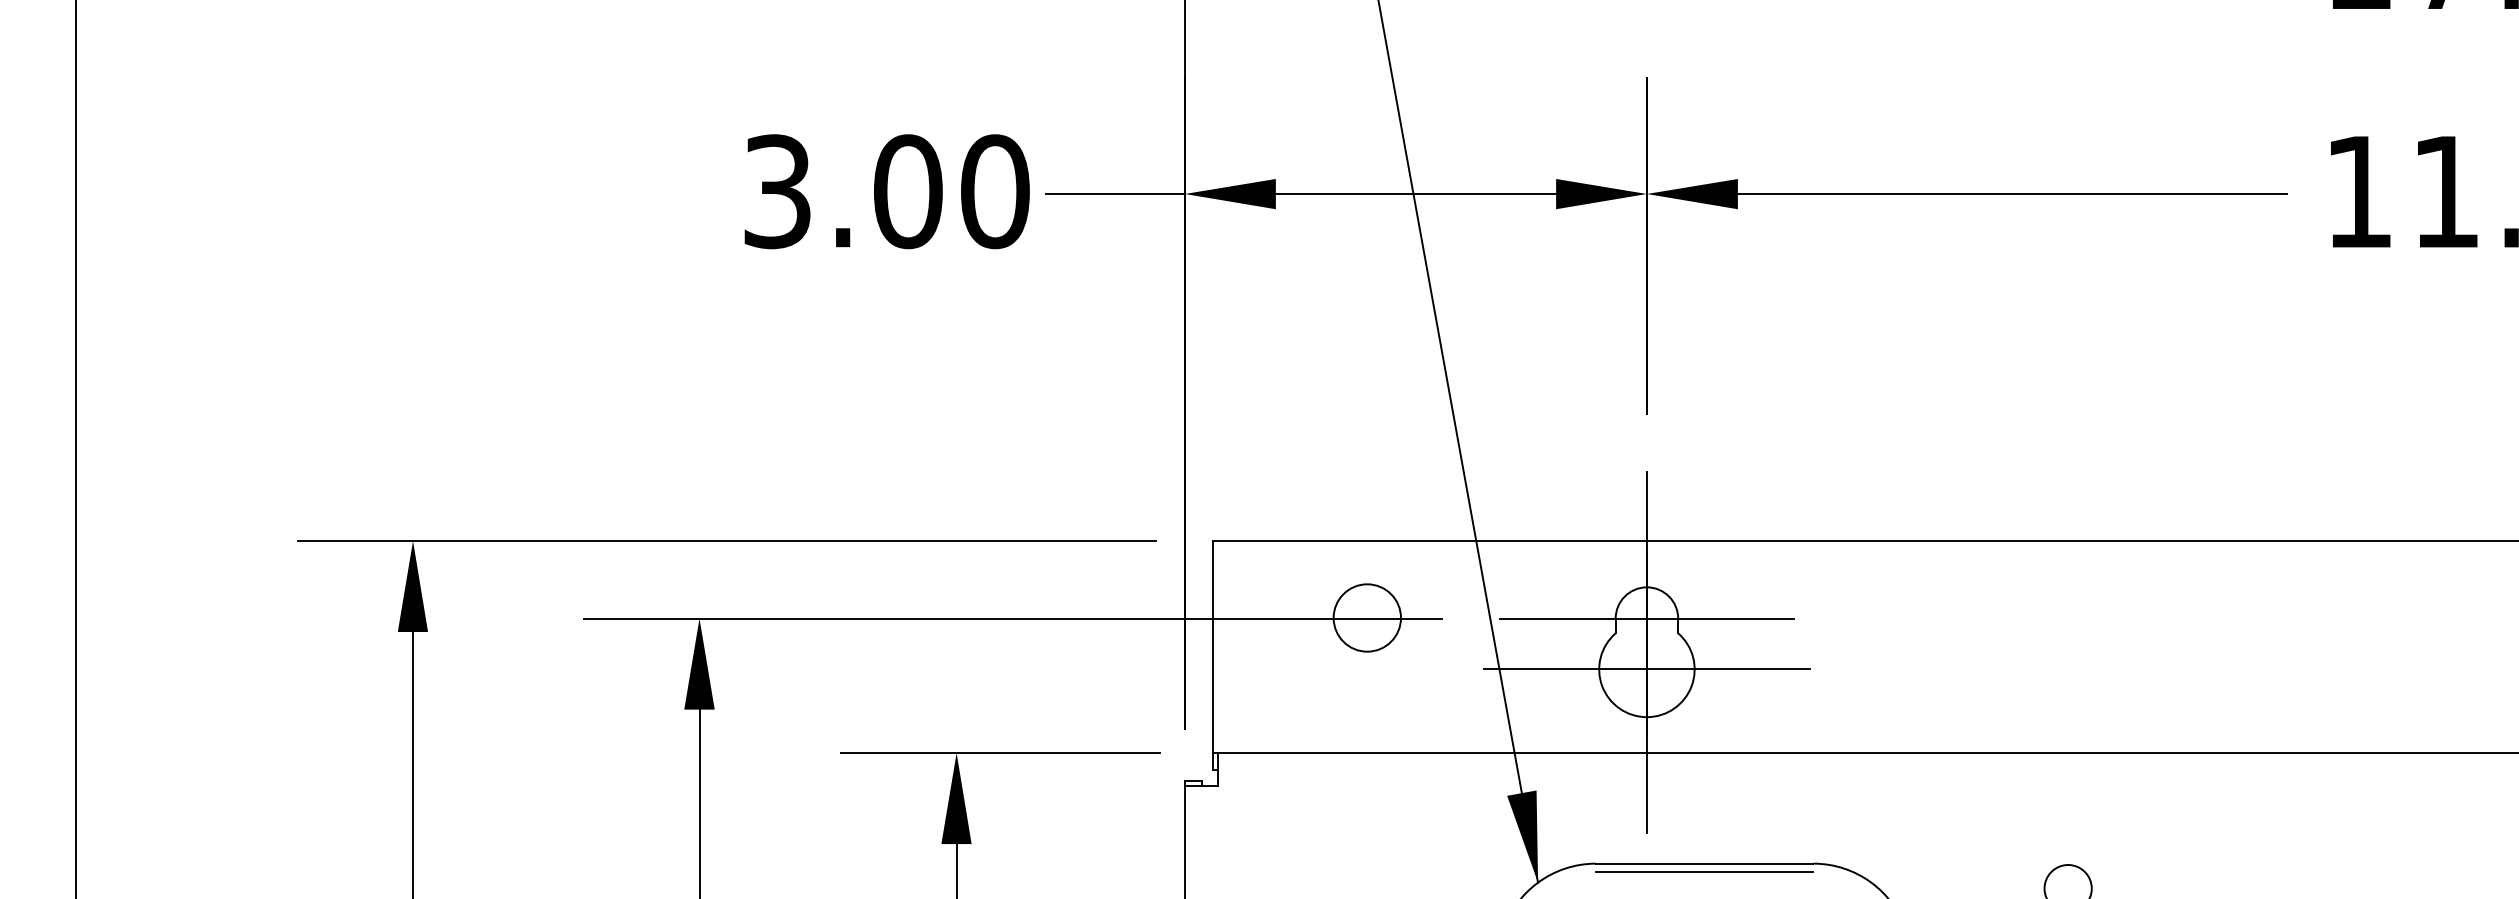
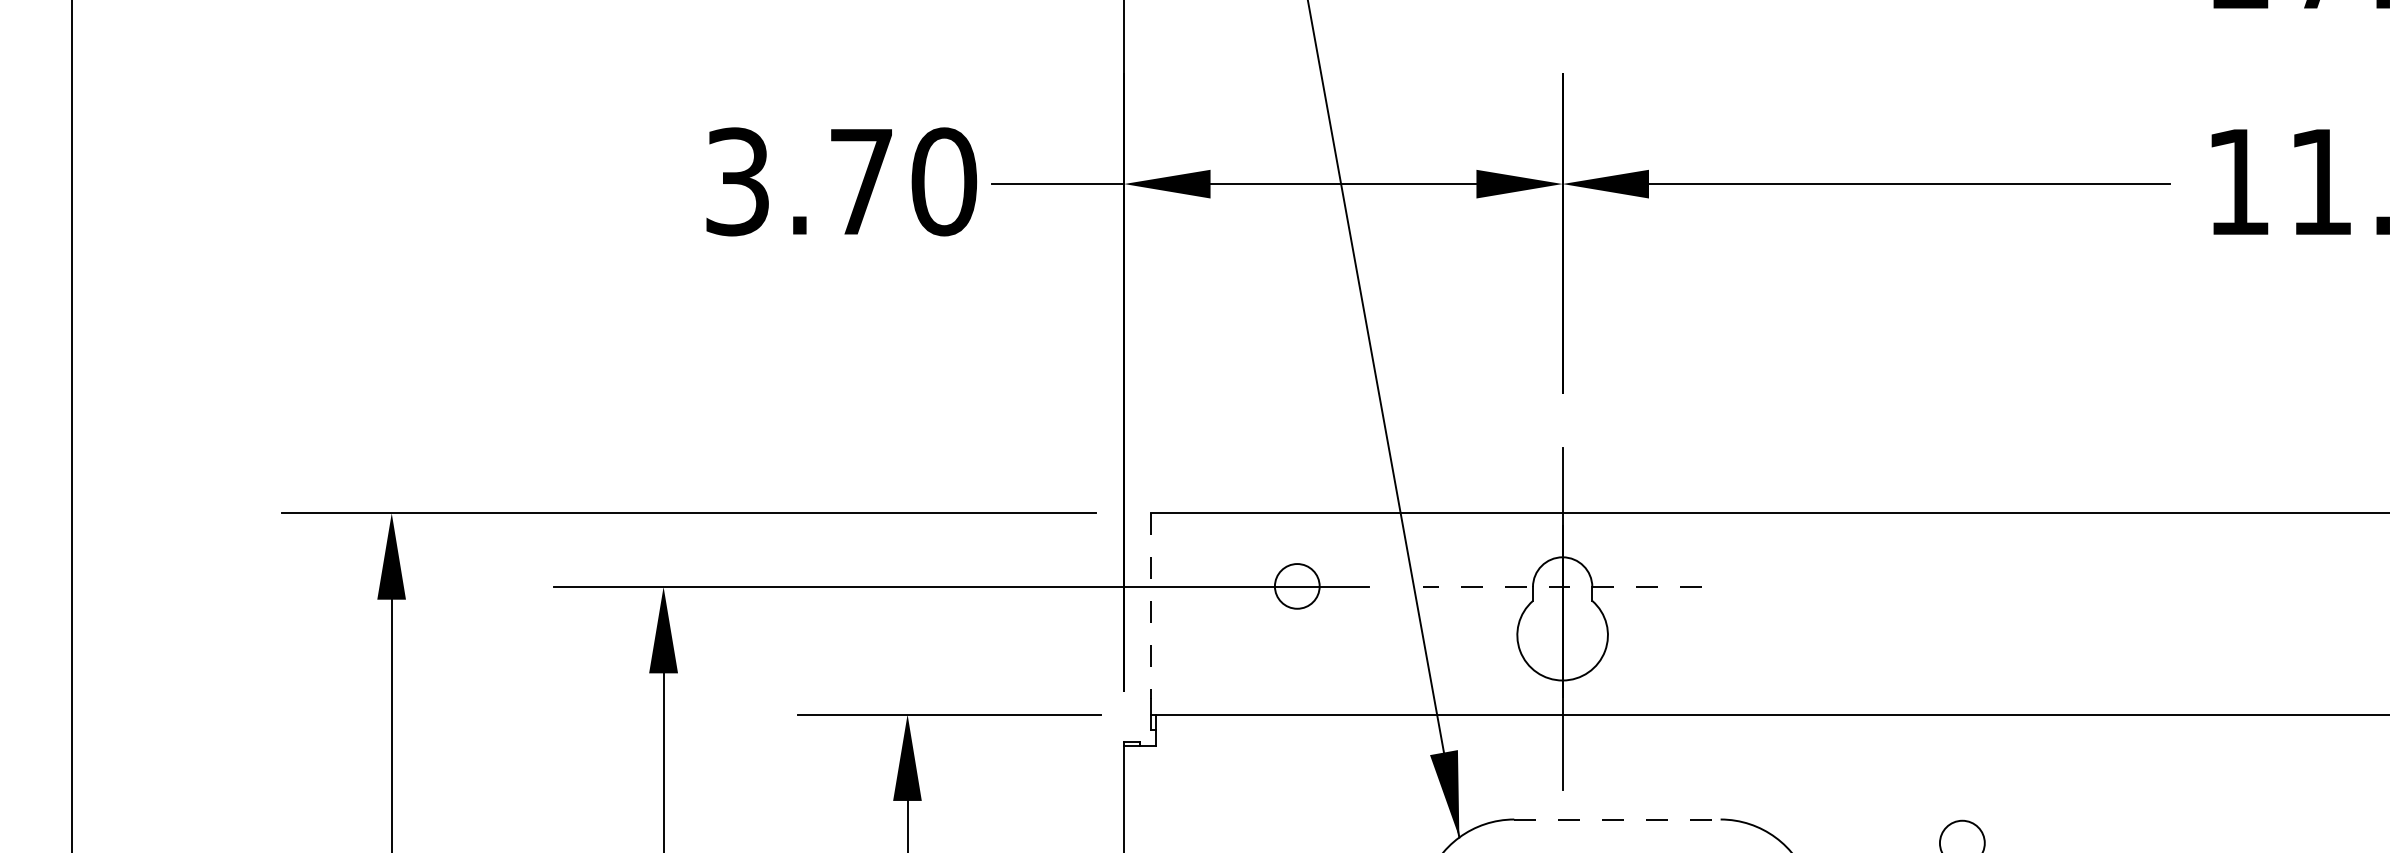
text: (908, 191) -> (861, 181), 3.00 -> 3.70
circle: (1367, 618) -> (1297, 586), size x0.7
line: (1646, 618) -> (1562, 586), solid -> dashed
line: (1213, 639) -> (1151, 606), solid -> dashed
line: (1646, 669) -> (1562, 635), removed
line: (1704, 863) -> (1617, 819), solid -> dashed
line: (1704, 872) -> (1617, 827), removed

